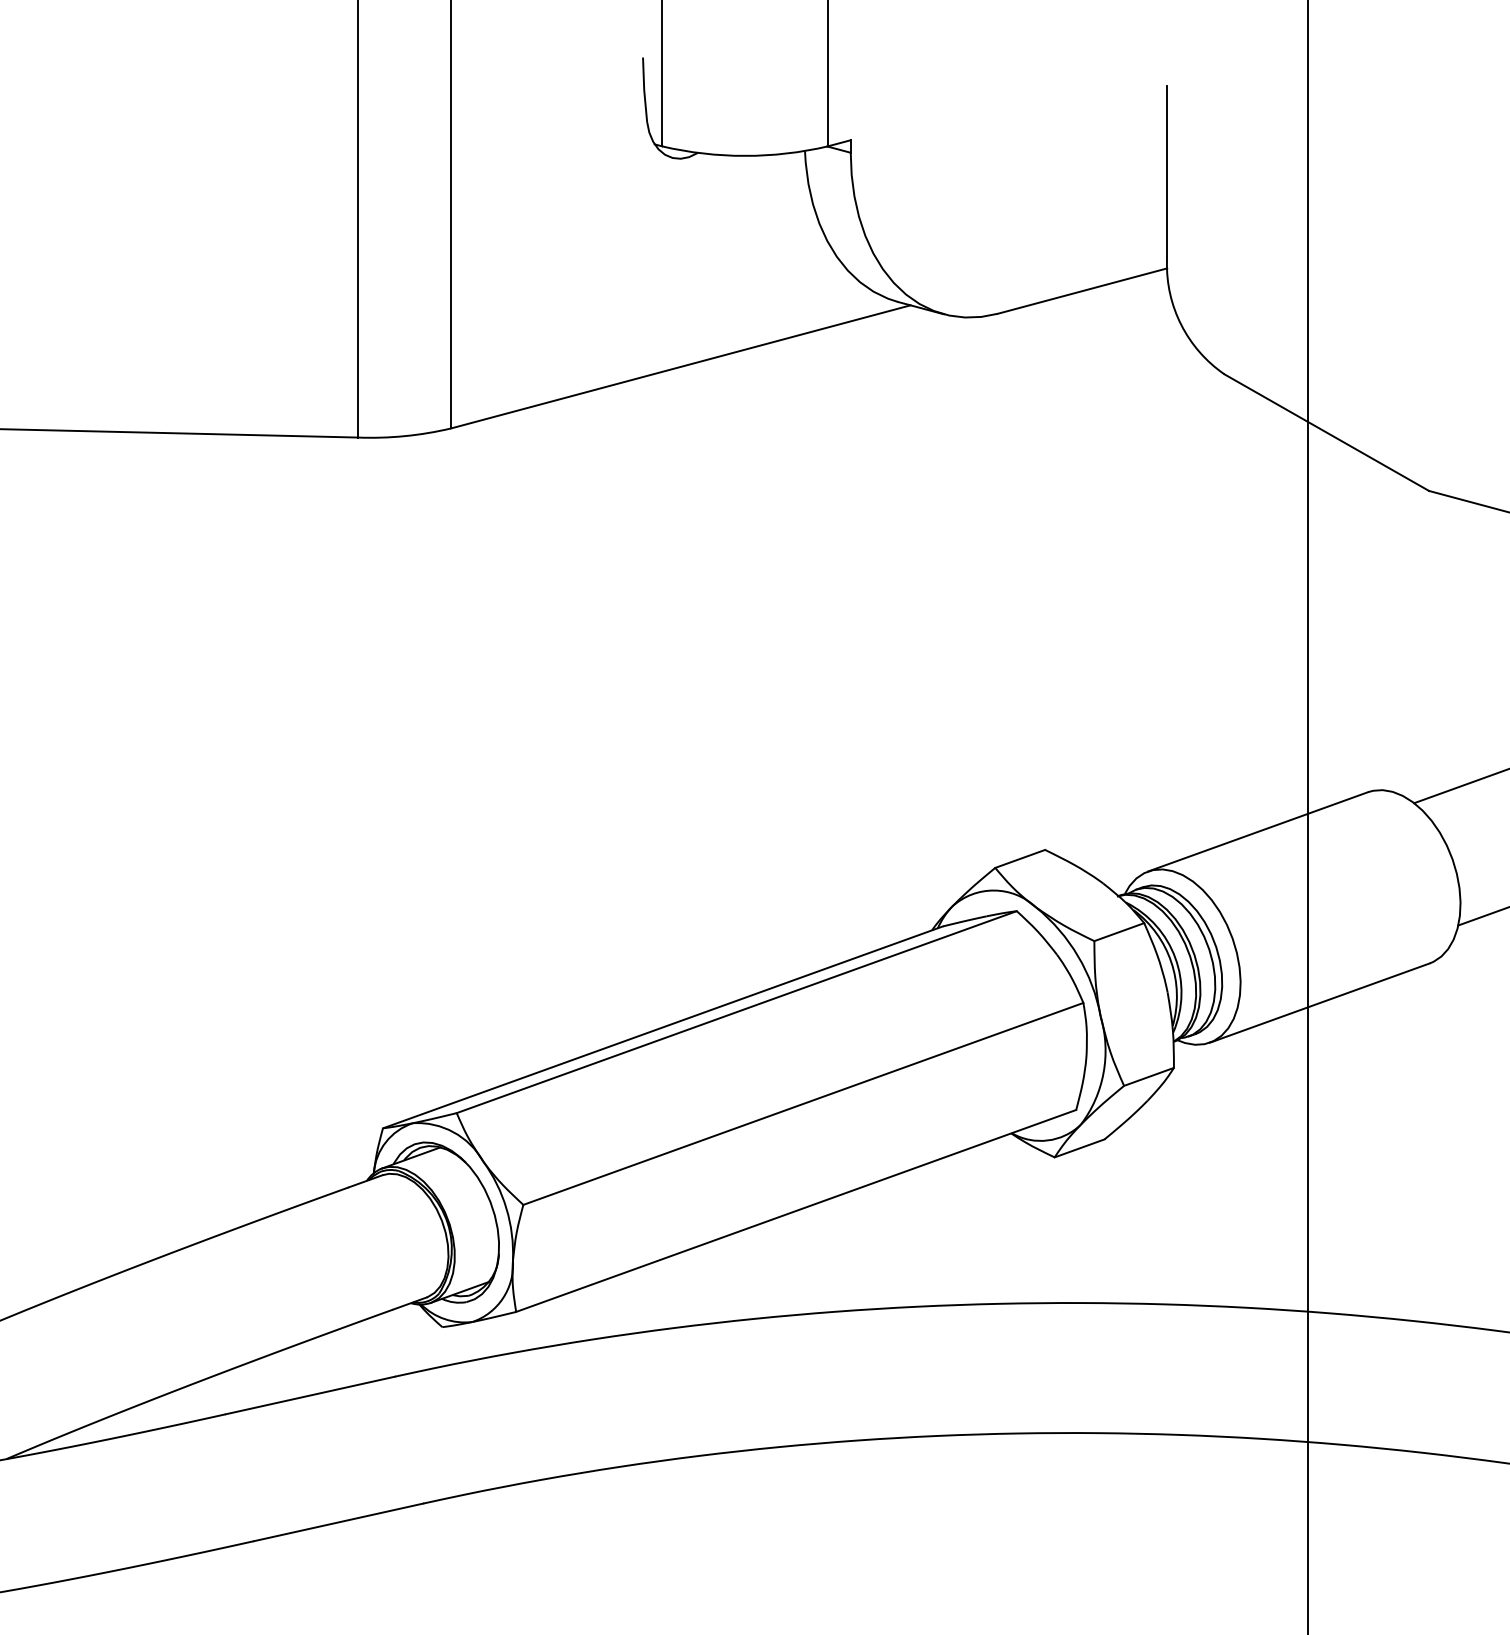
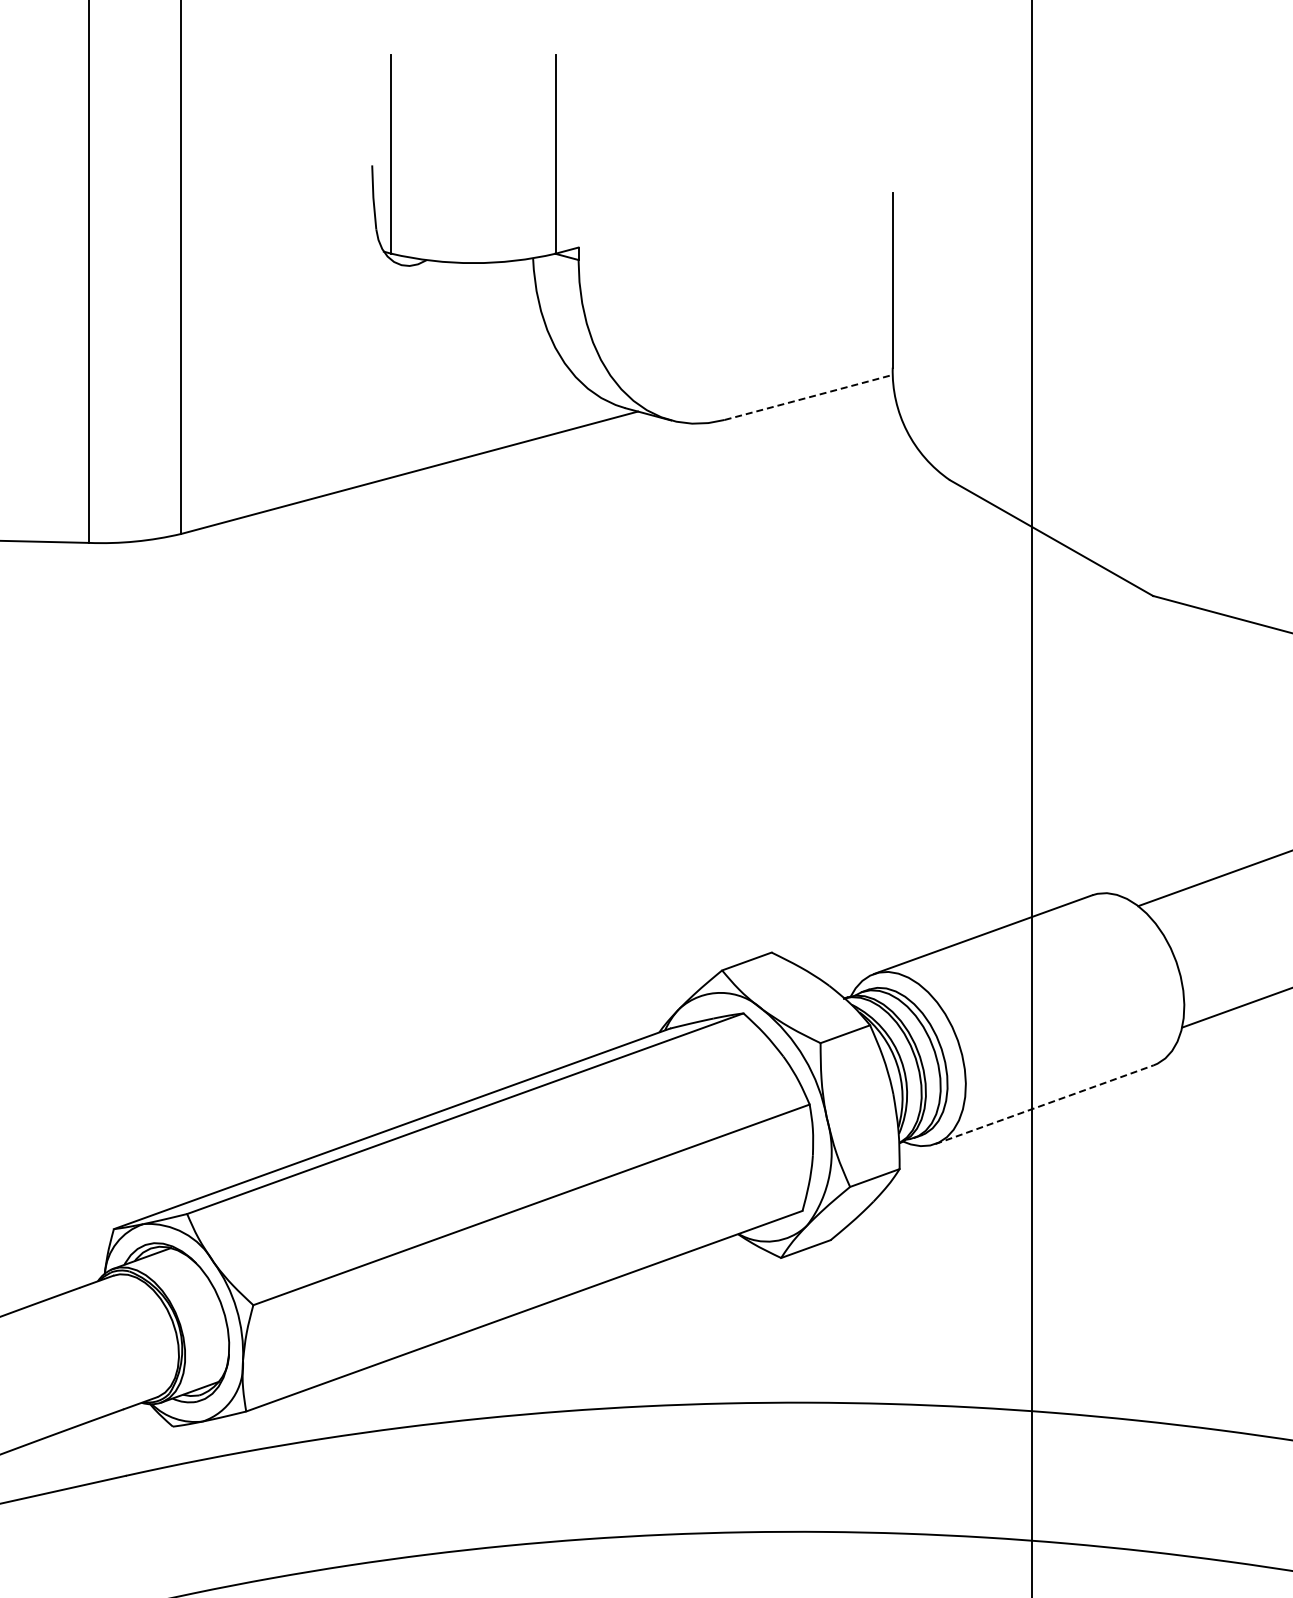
line: (1082, 291) -> (808, 397), solid -> dashed
line: (1319, 1003) -> (1044, 1105), solid -> dashed

